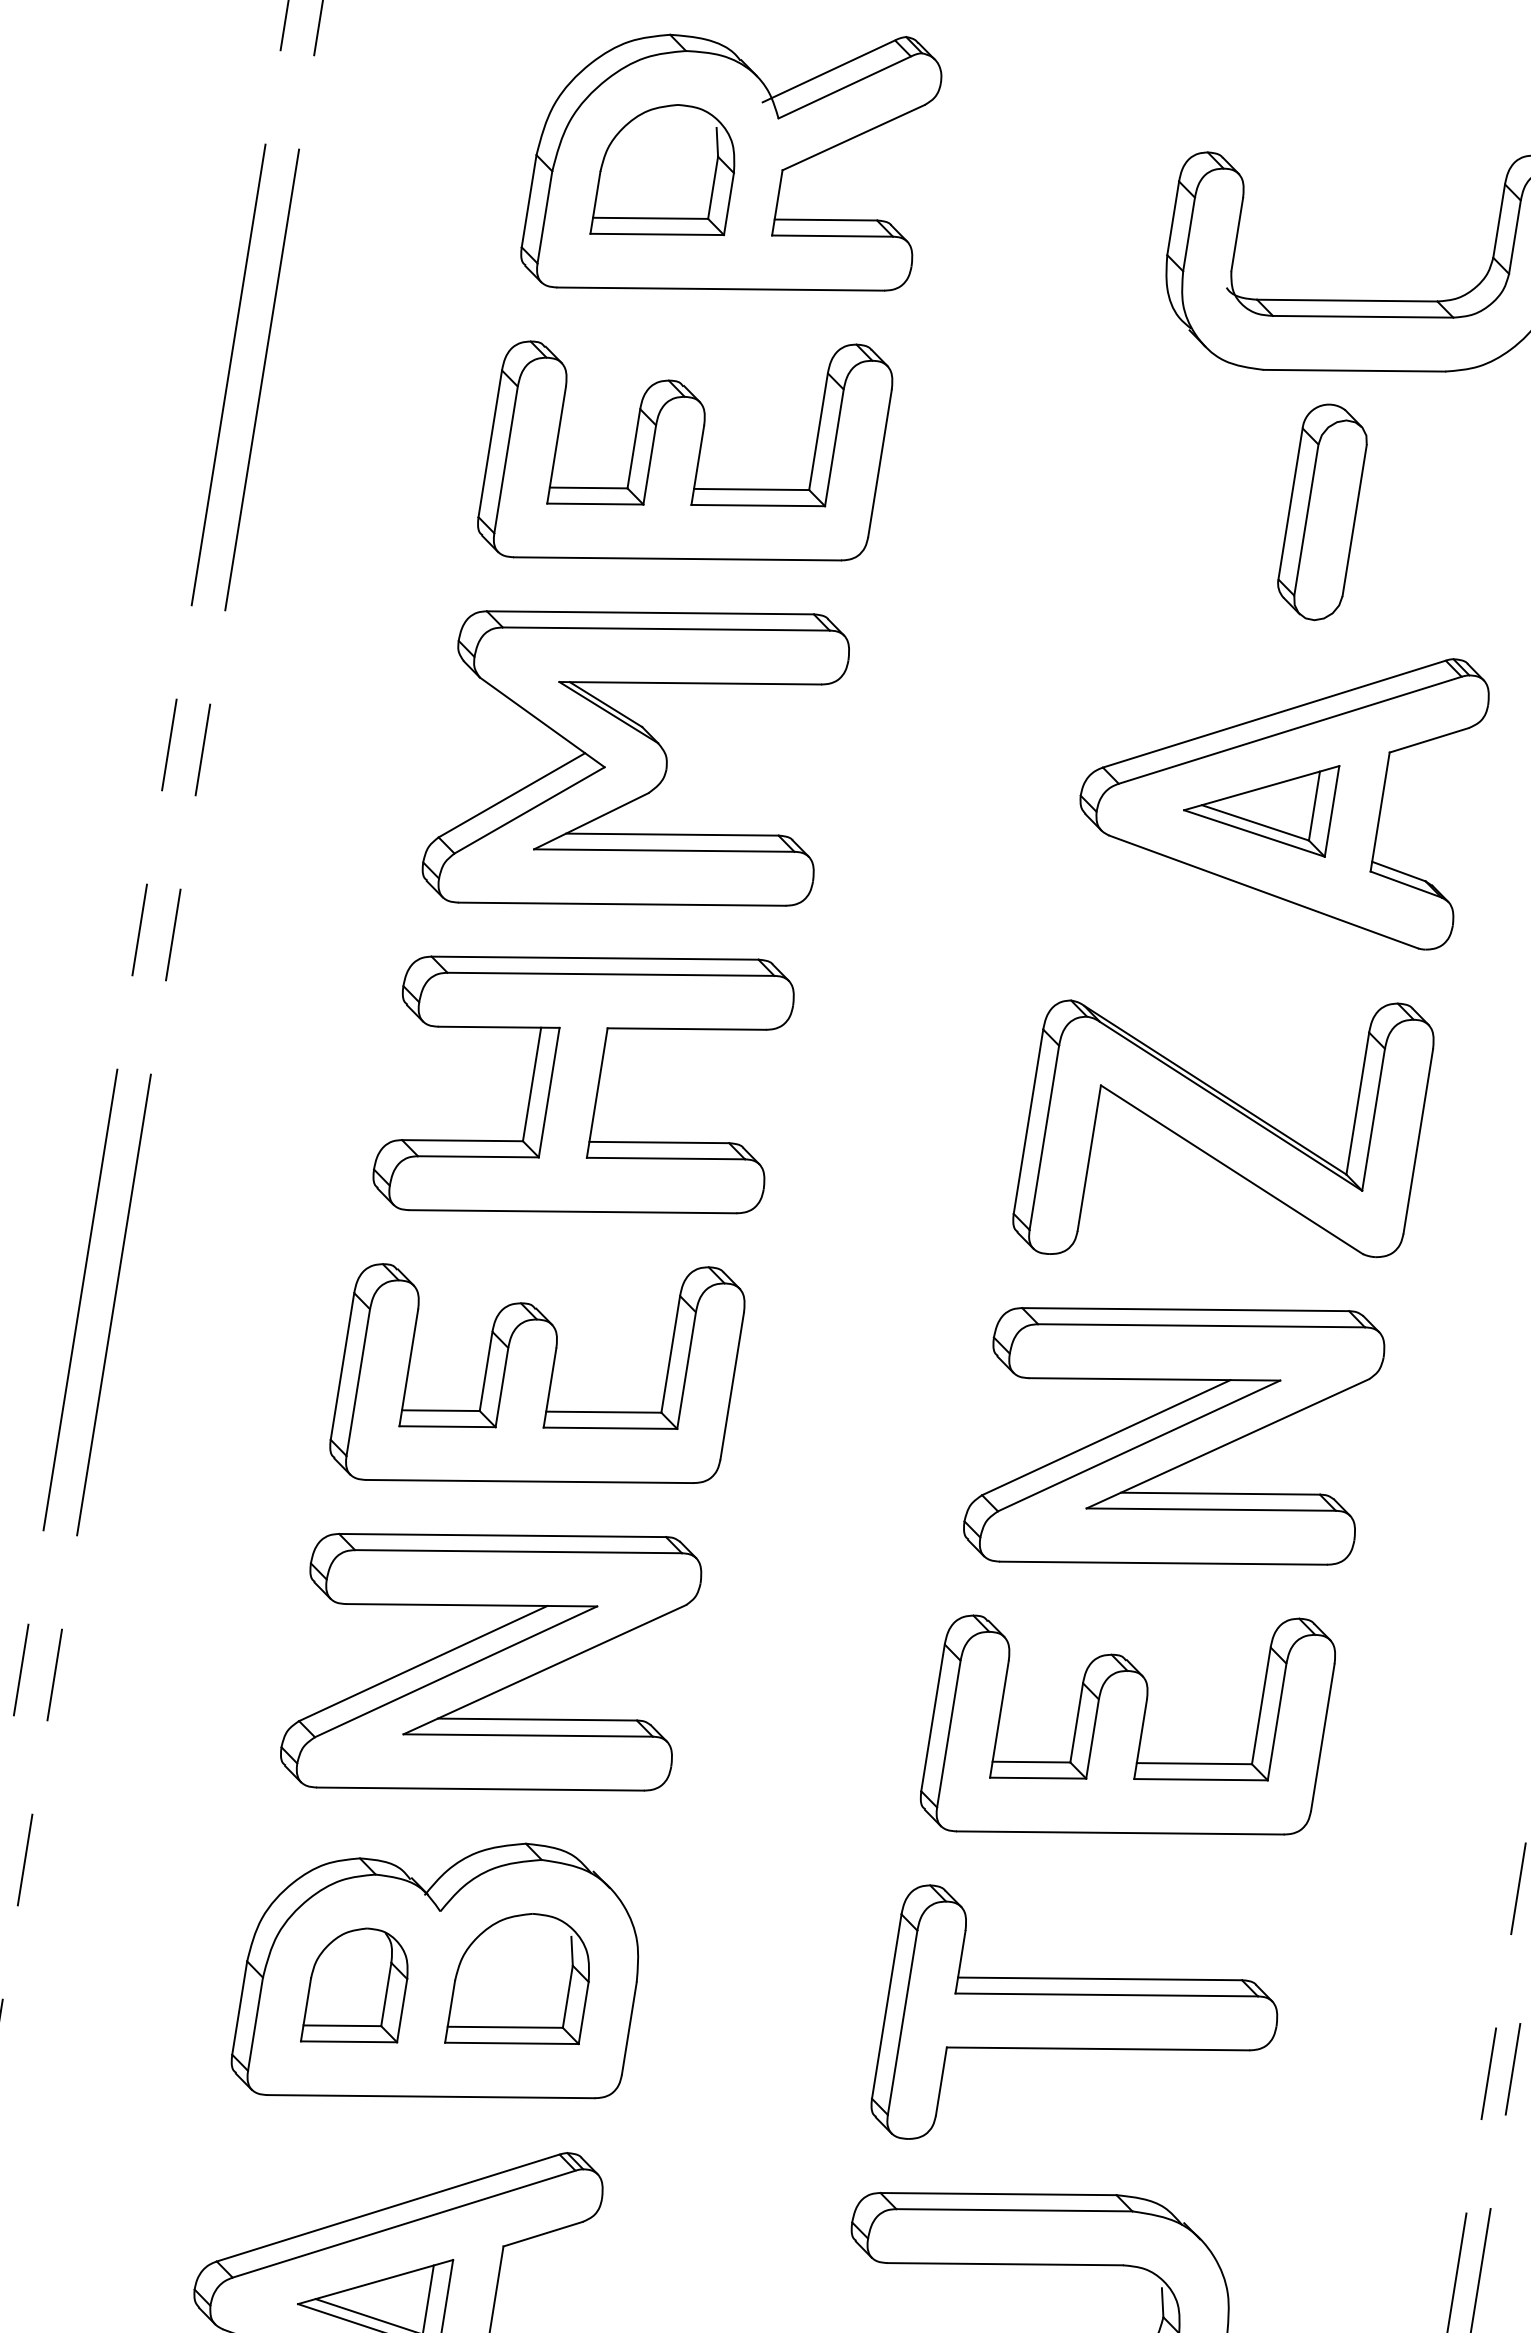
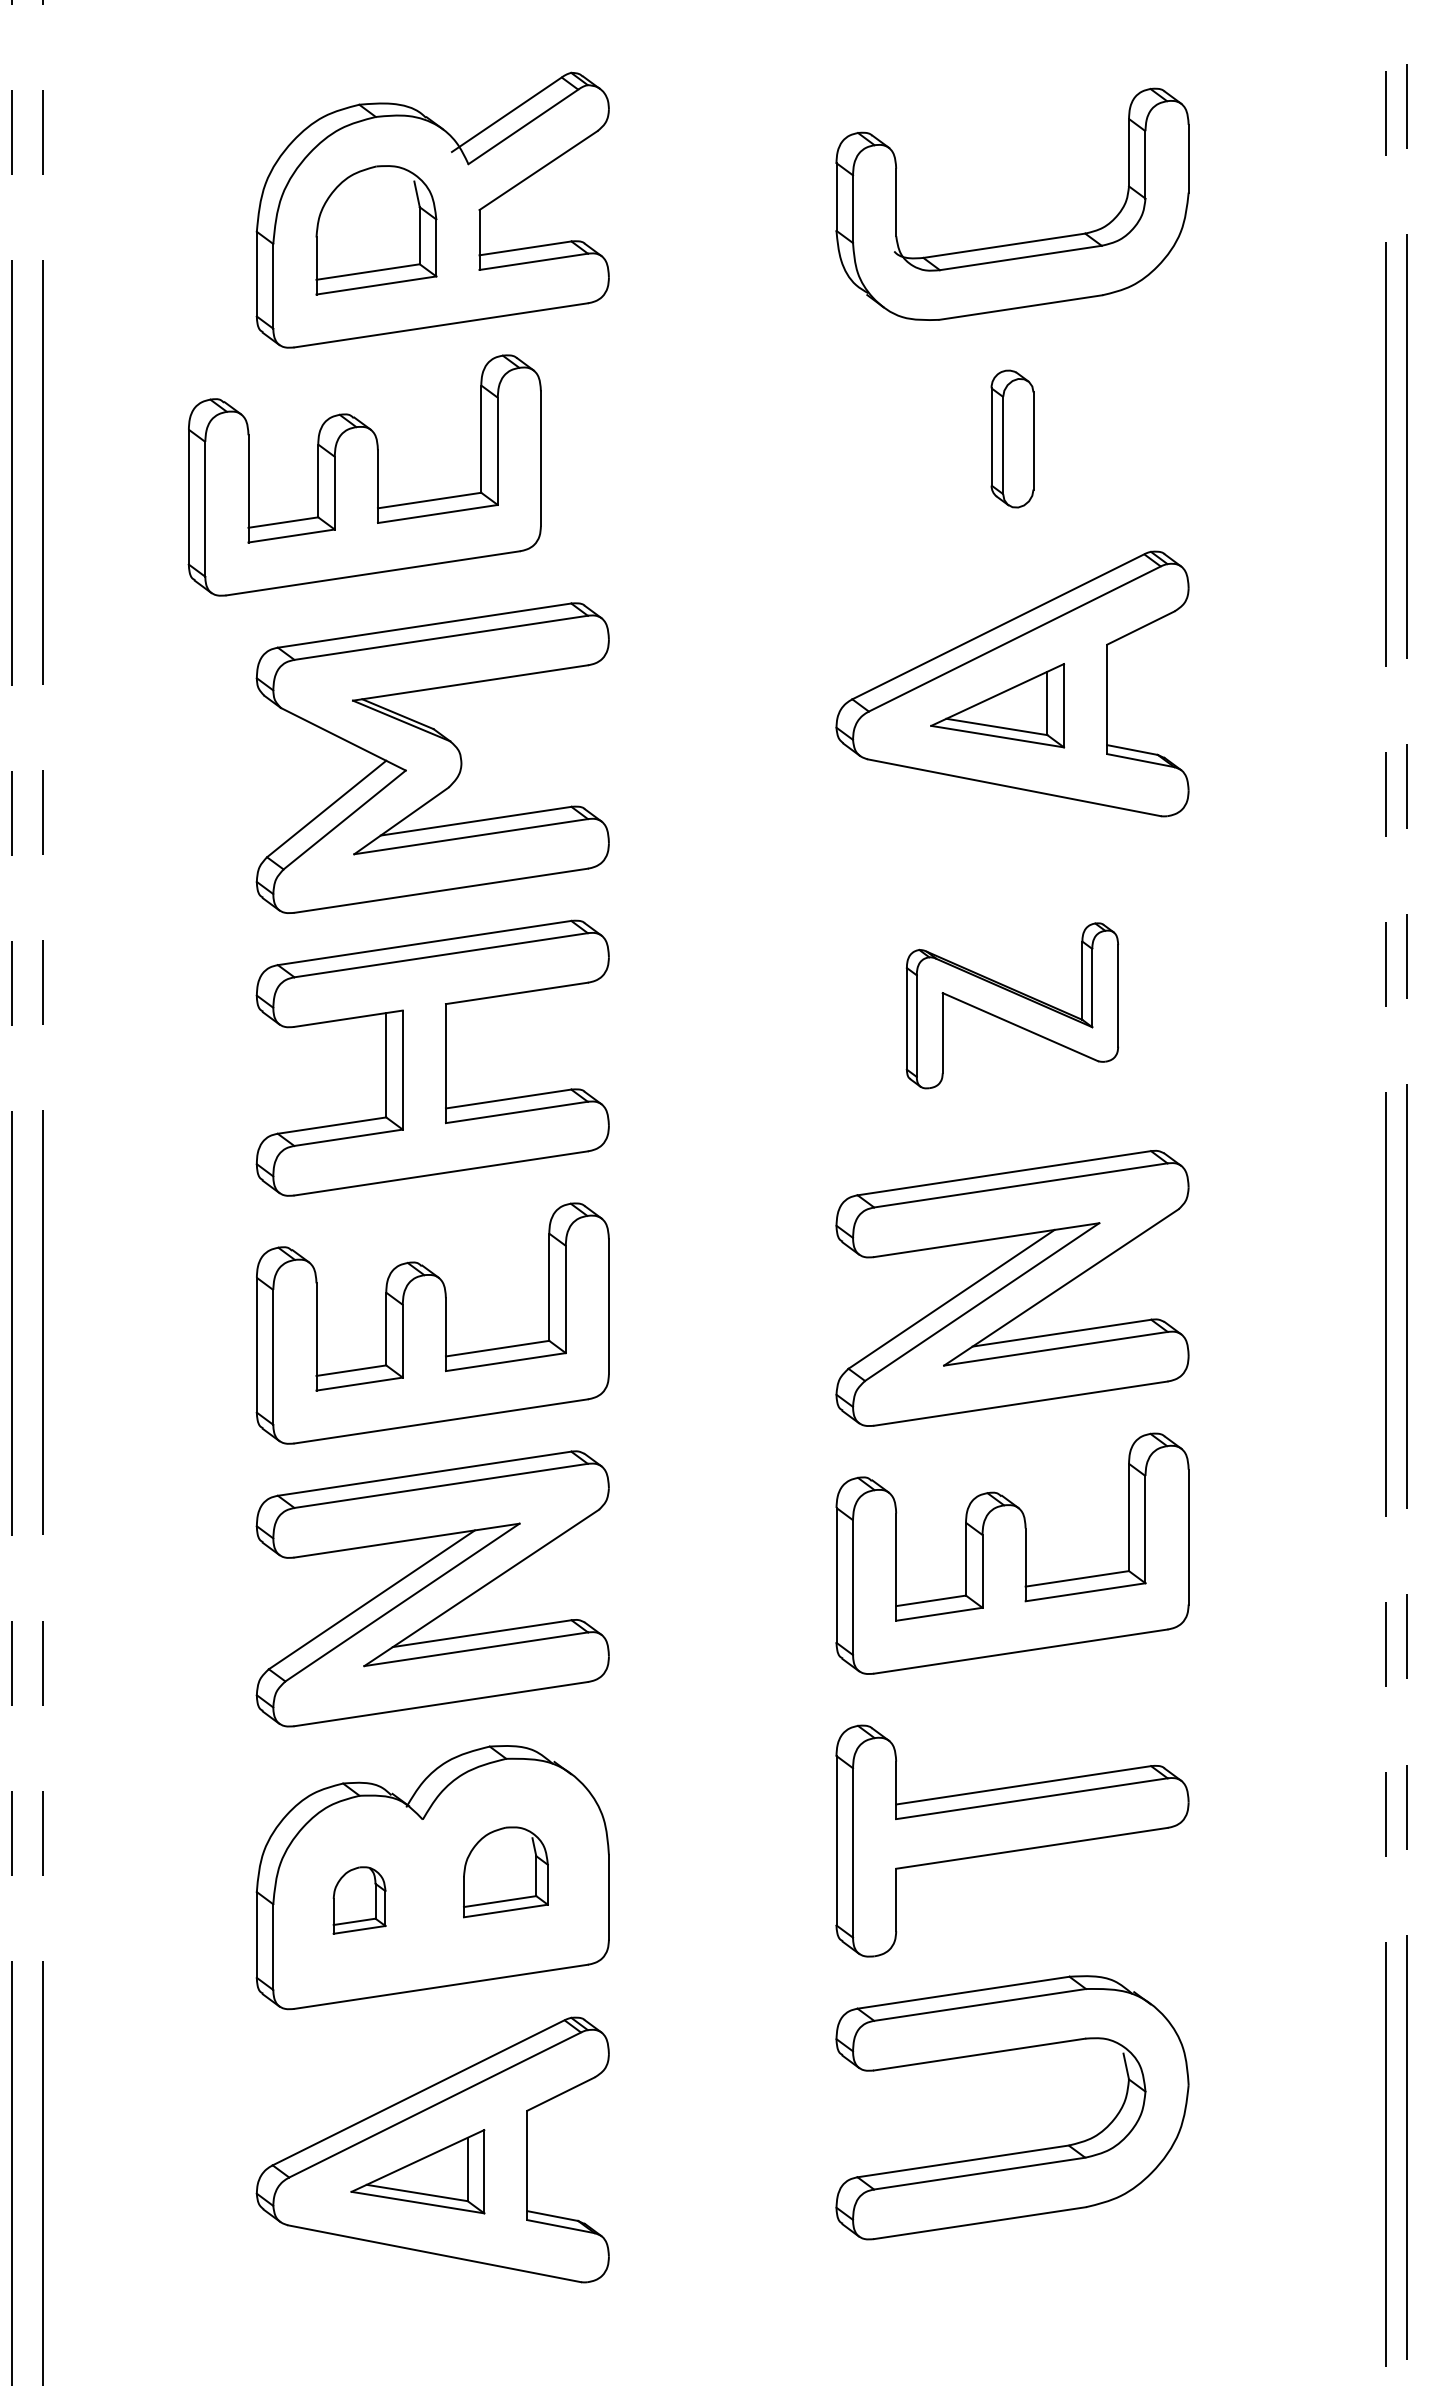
part: (685, 450) -> (364, 475), moved
part: (1322, 511) -> (1012, 438), size x0.7
part: (1223, 1128) -> (1012, 1005), size x0.6
part: (521, 1983) -> (505, 1872), size x0.7
part: (357, 1988) -> (359, 1900), size x0.6

